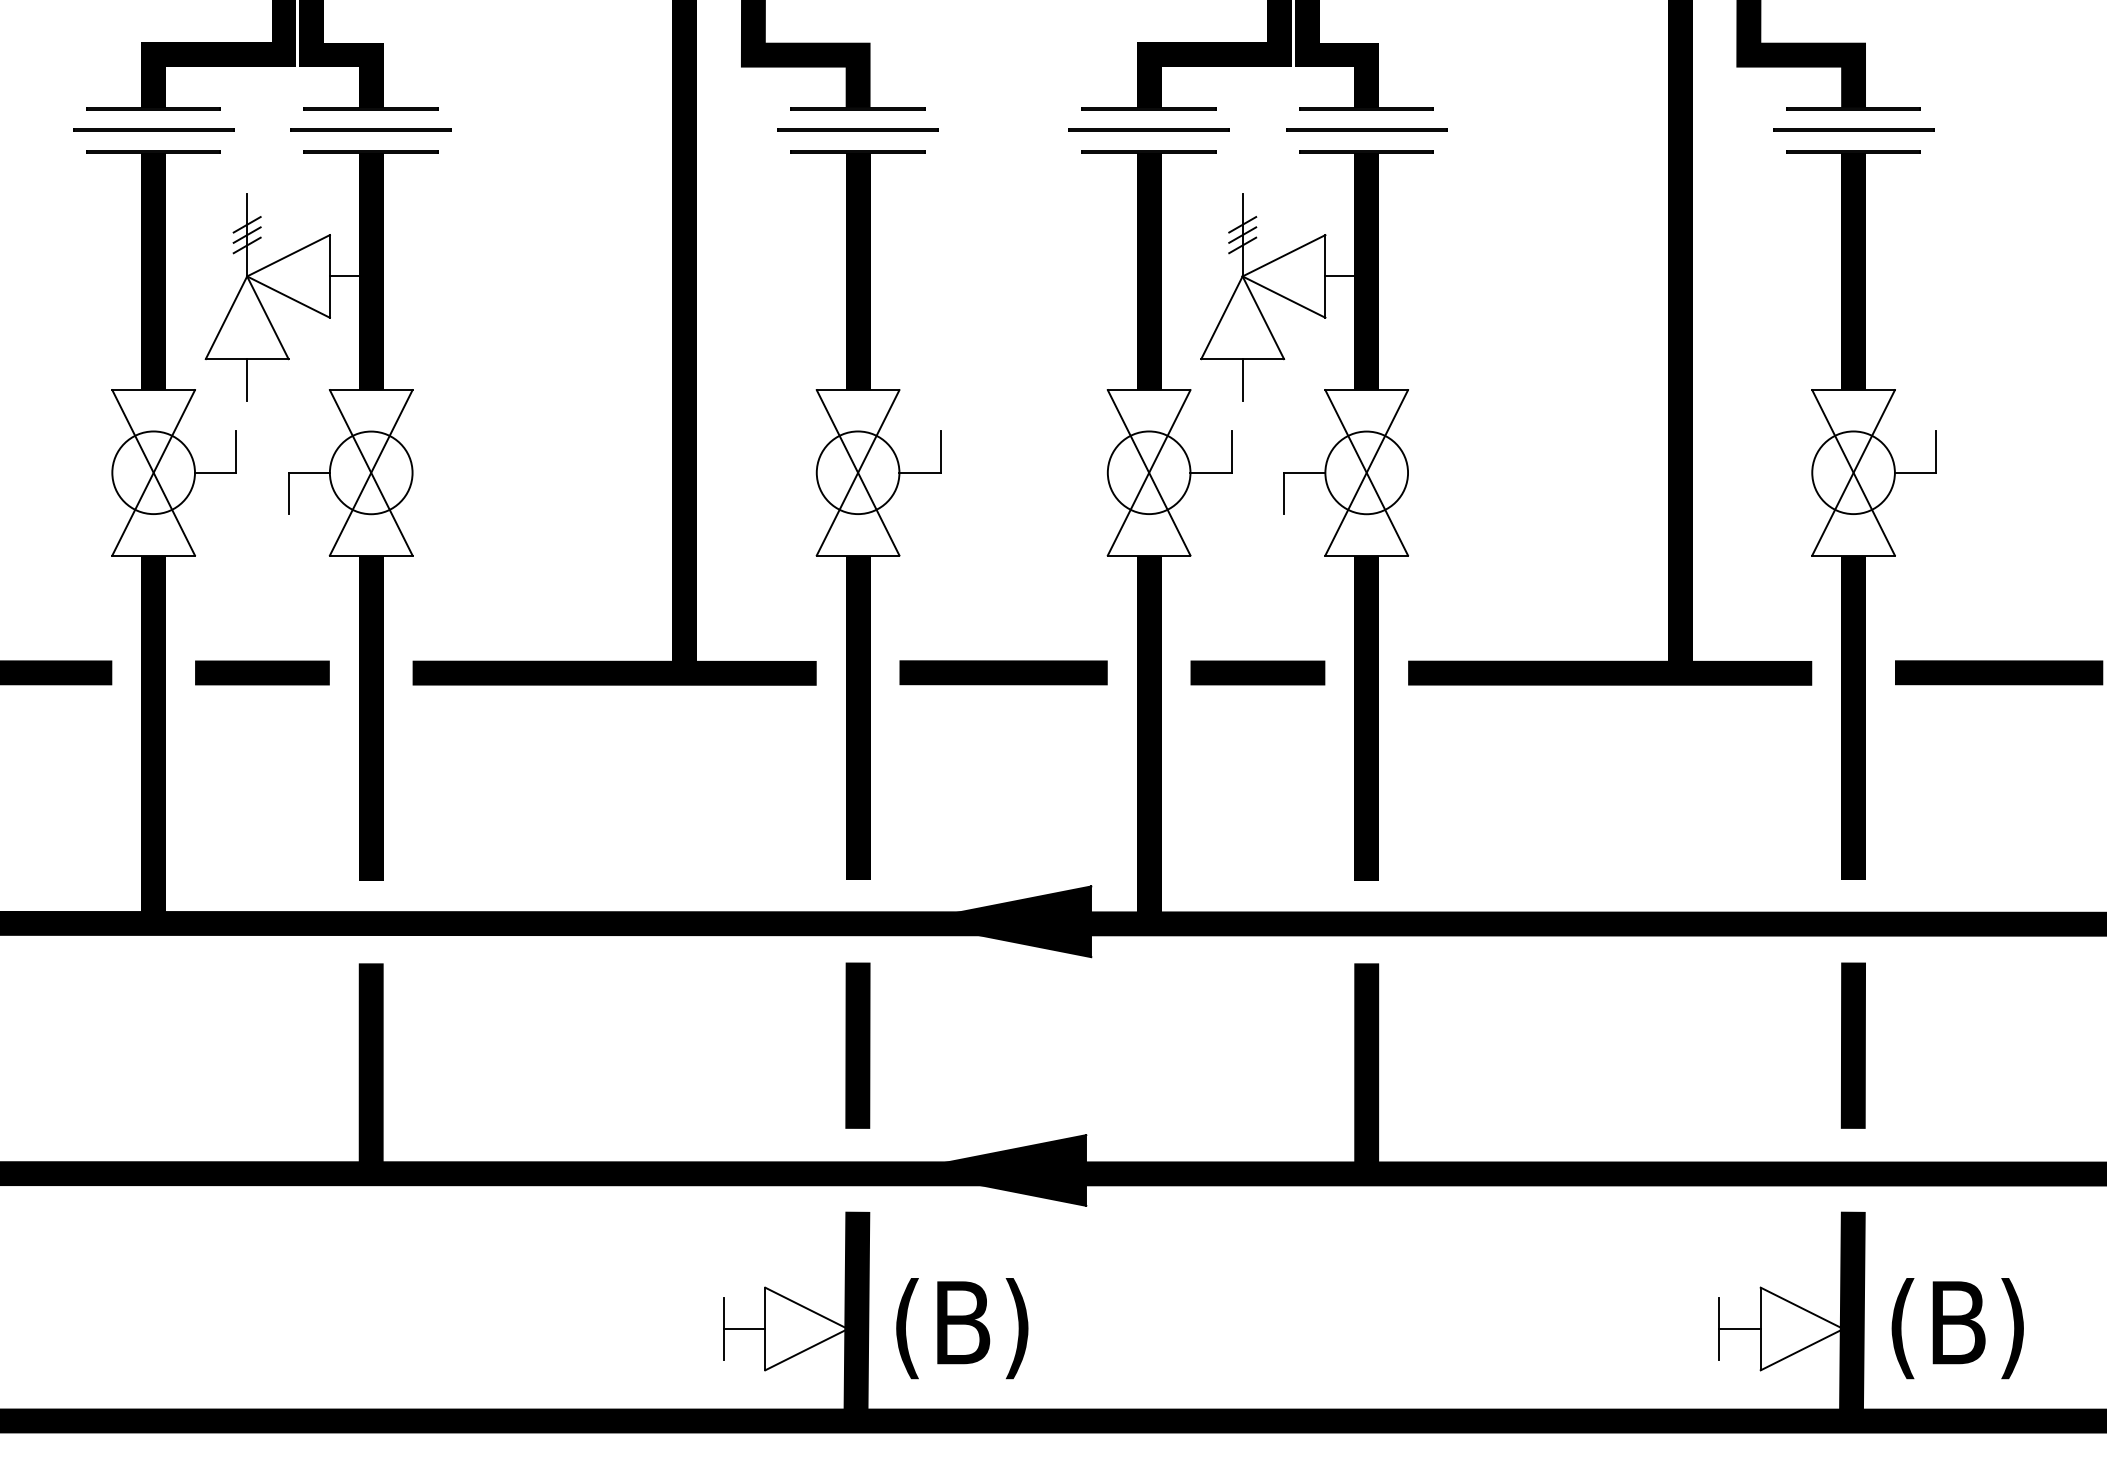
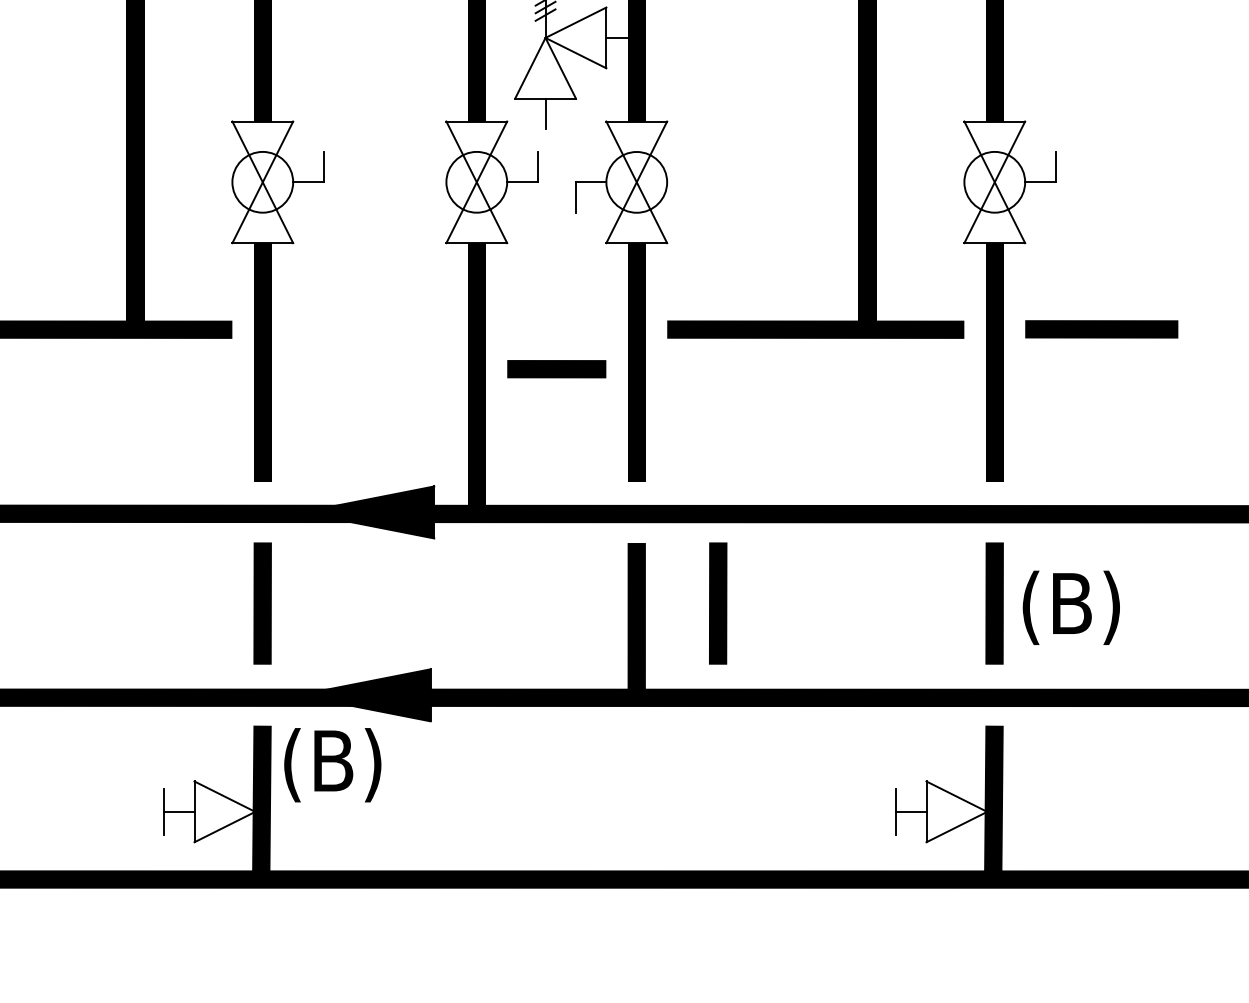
line: (1003, 672) -> (369, 329), removed
line: (1257, 672) -> (556, 368), moved
line: (1476, 1045) -> (717, 603), added
text: (962, 1328) -> (332, 765), moved
text: (1957, 1328) -> (1071, 607), moved

